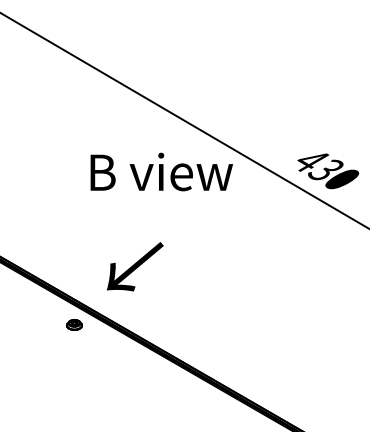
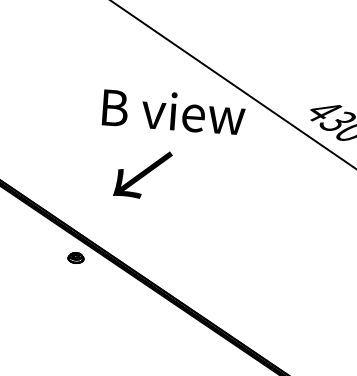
text: (134, 266) -> (142, 174), moved

